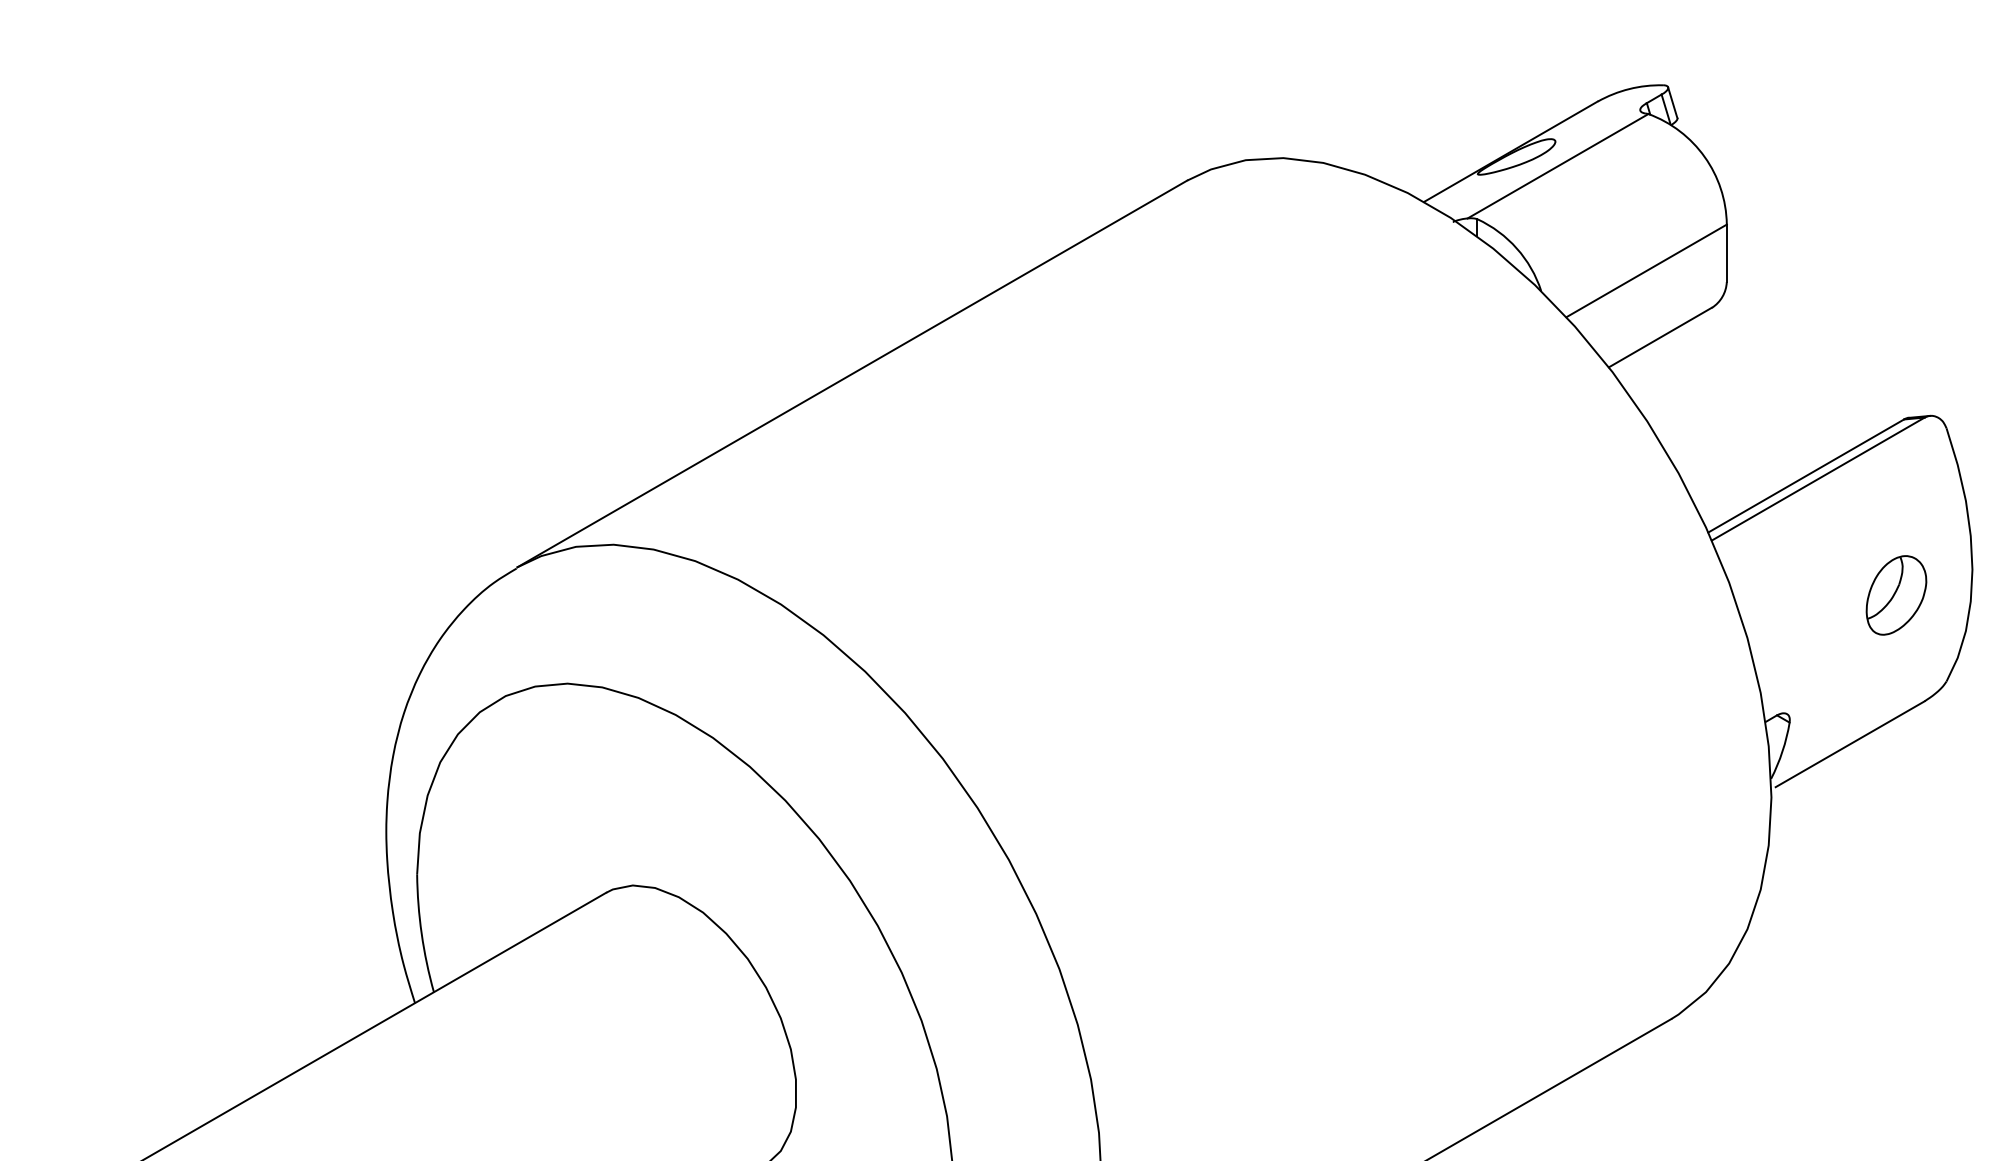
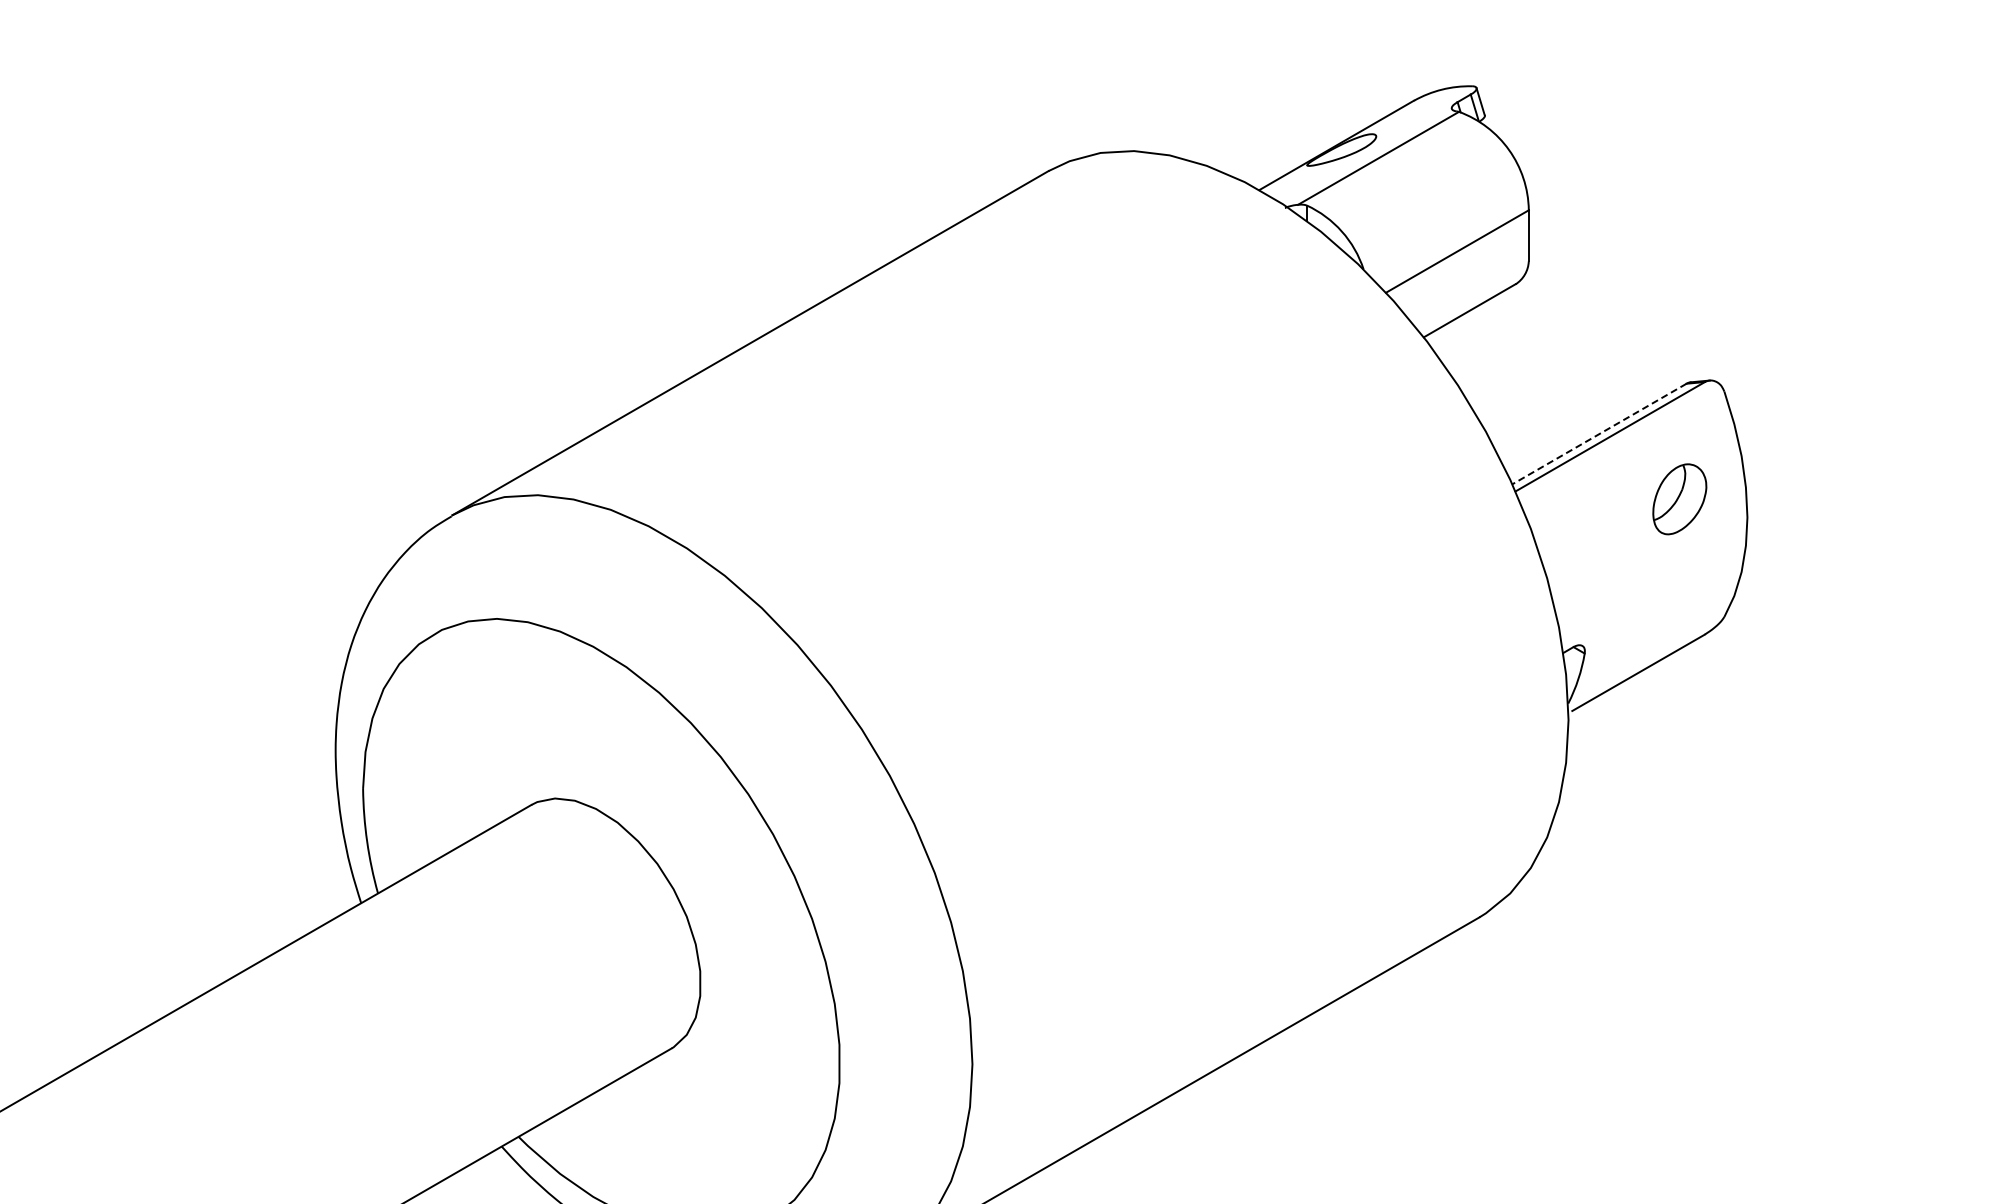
line: (1806, 476) -> (1599, 434), solid -> dashed
part: (1896, 595) -> (1679, 499), moved

